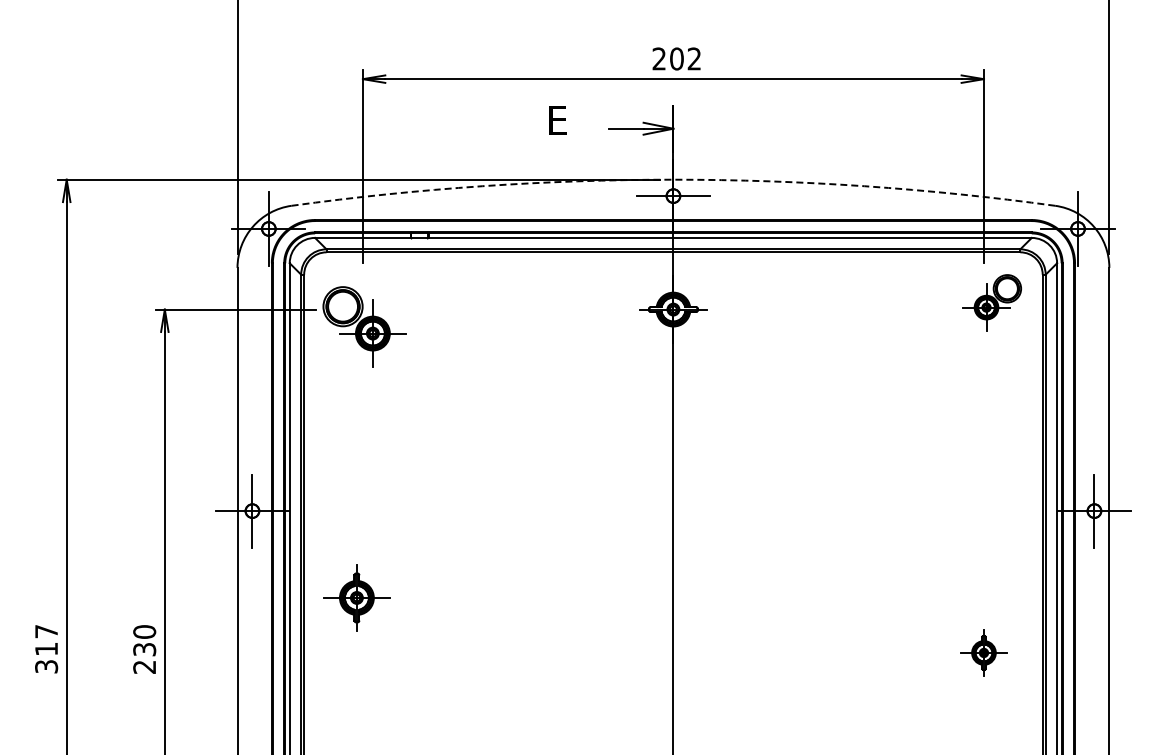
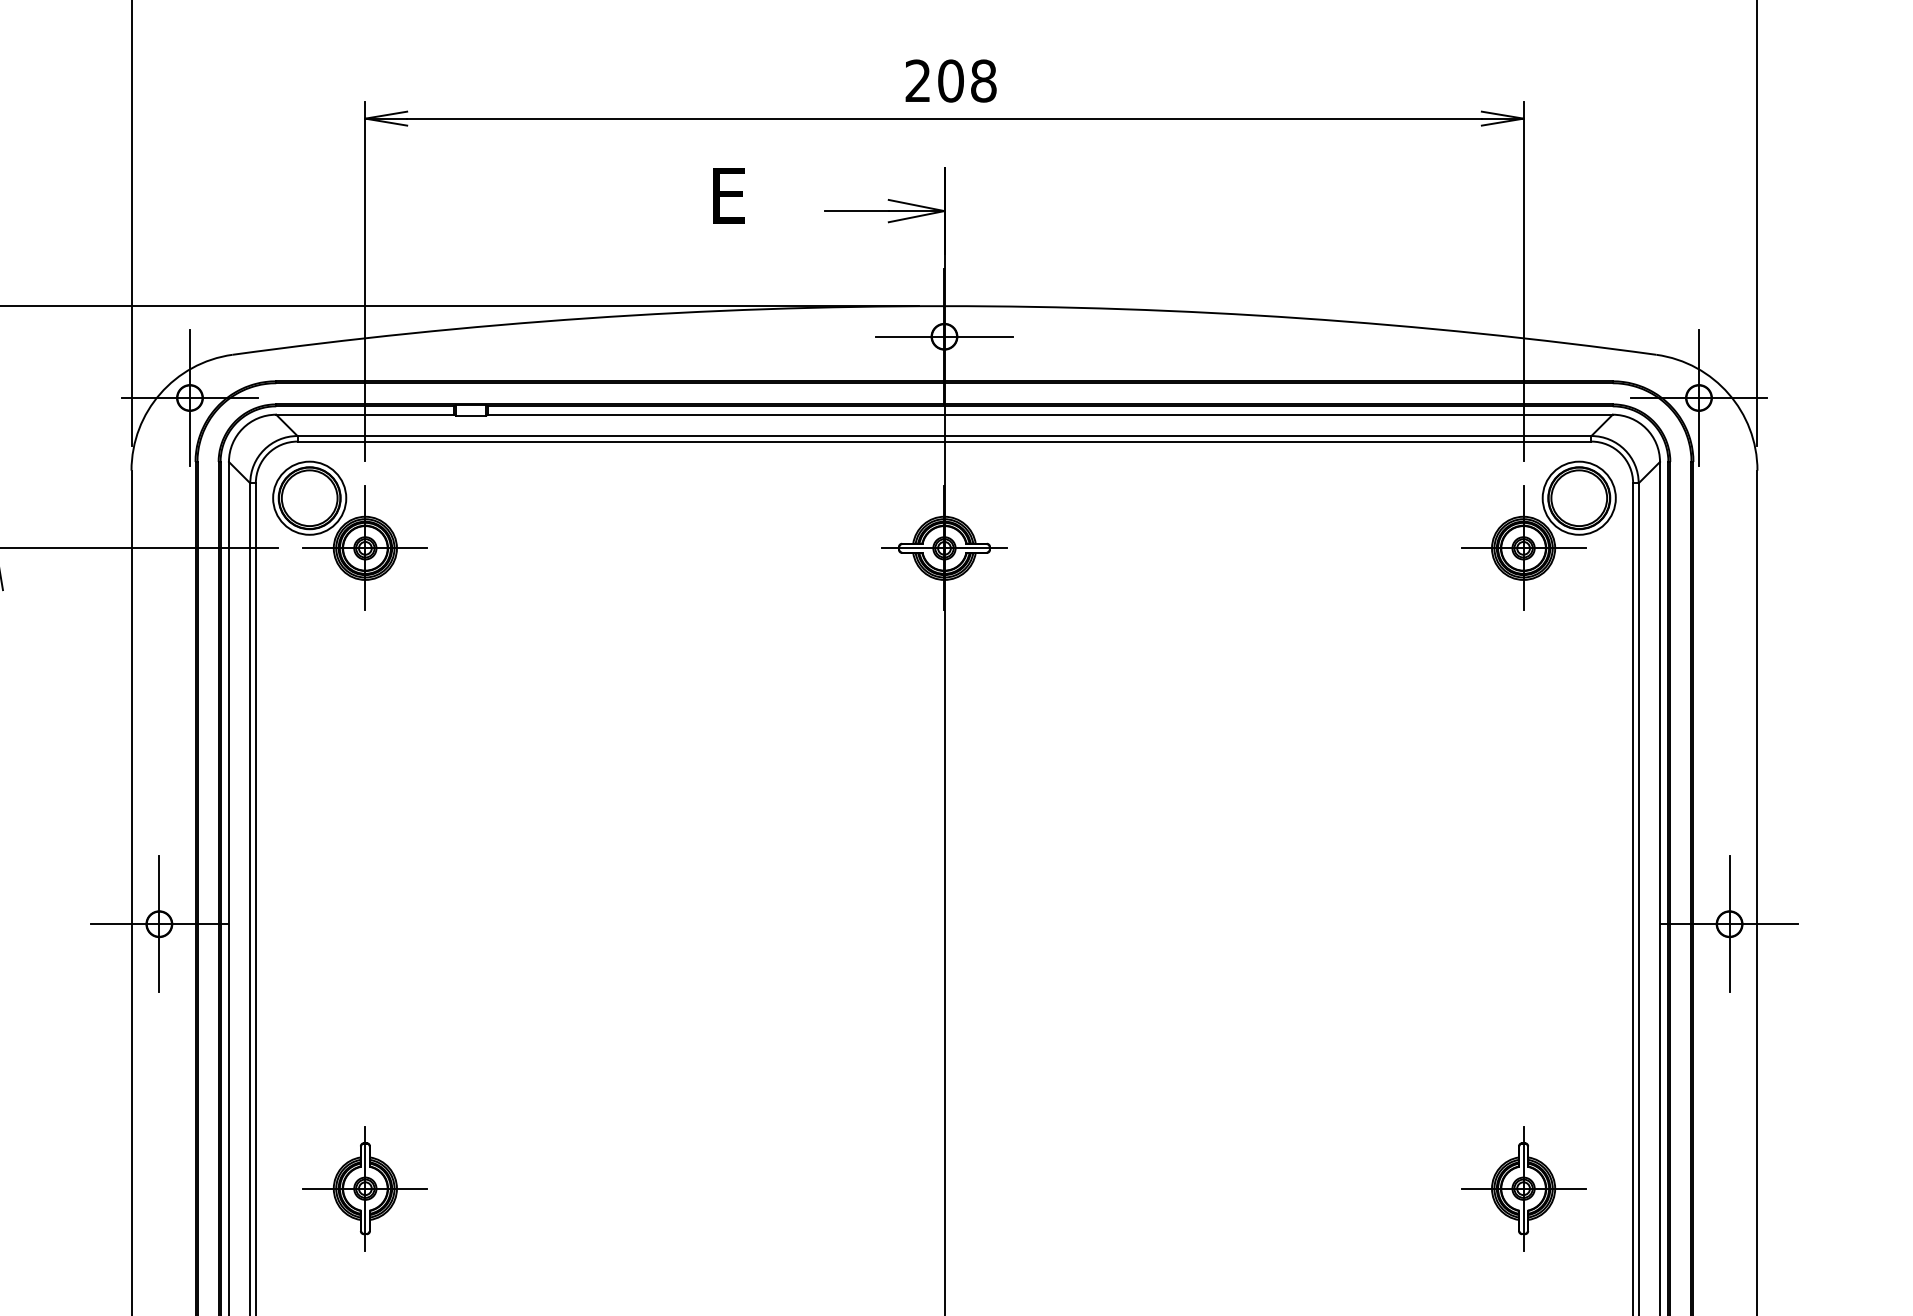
text: (694, 58) -> (983, 80), 202 -> 208
arc: (673, 179) -> (944, 305), dashed -> solid
part: (992, 302) -> (1539, 535), size x1.43
part: (364, 326) -> (349, 535), moved
part: (356, 597) -> (364, 1187), moved
part: (983, 652) -> (1522, 1187), size x1.43

